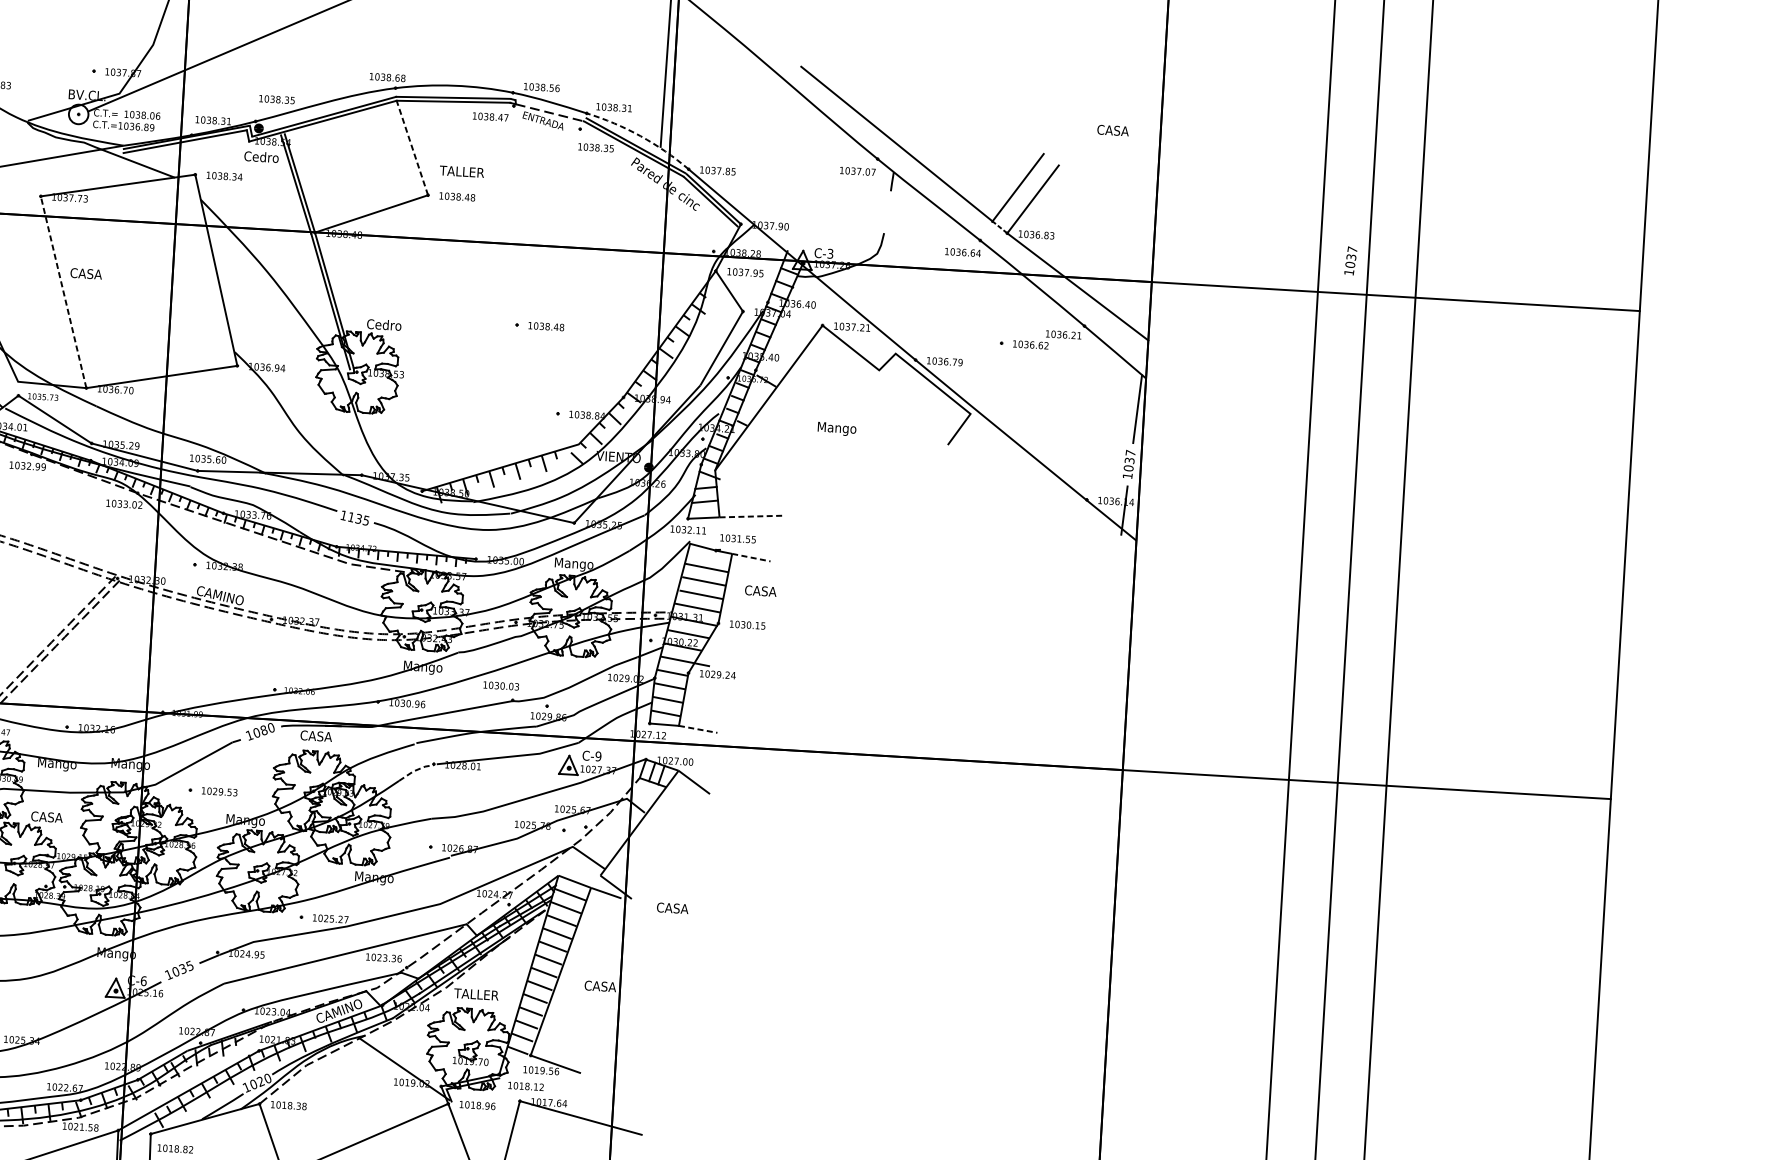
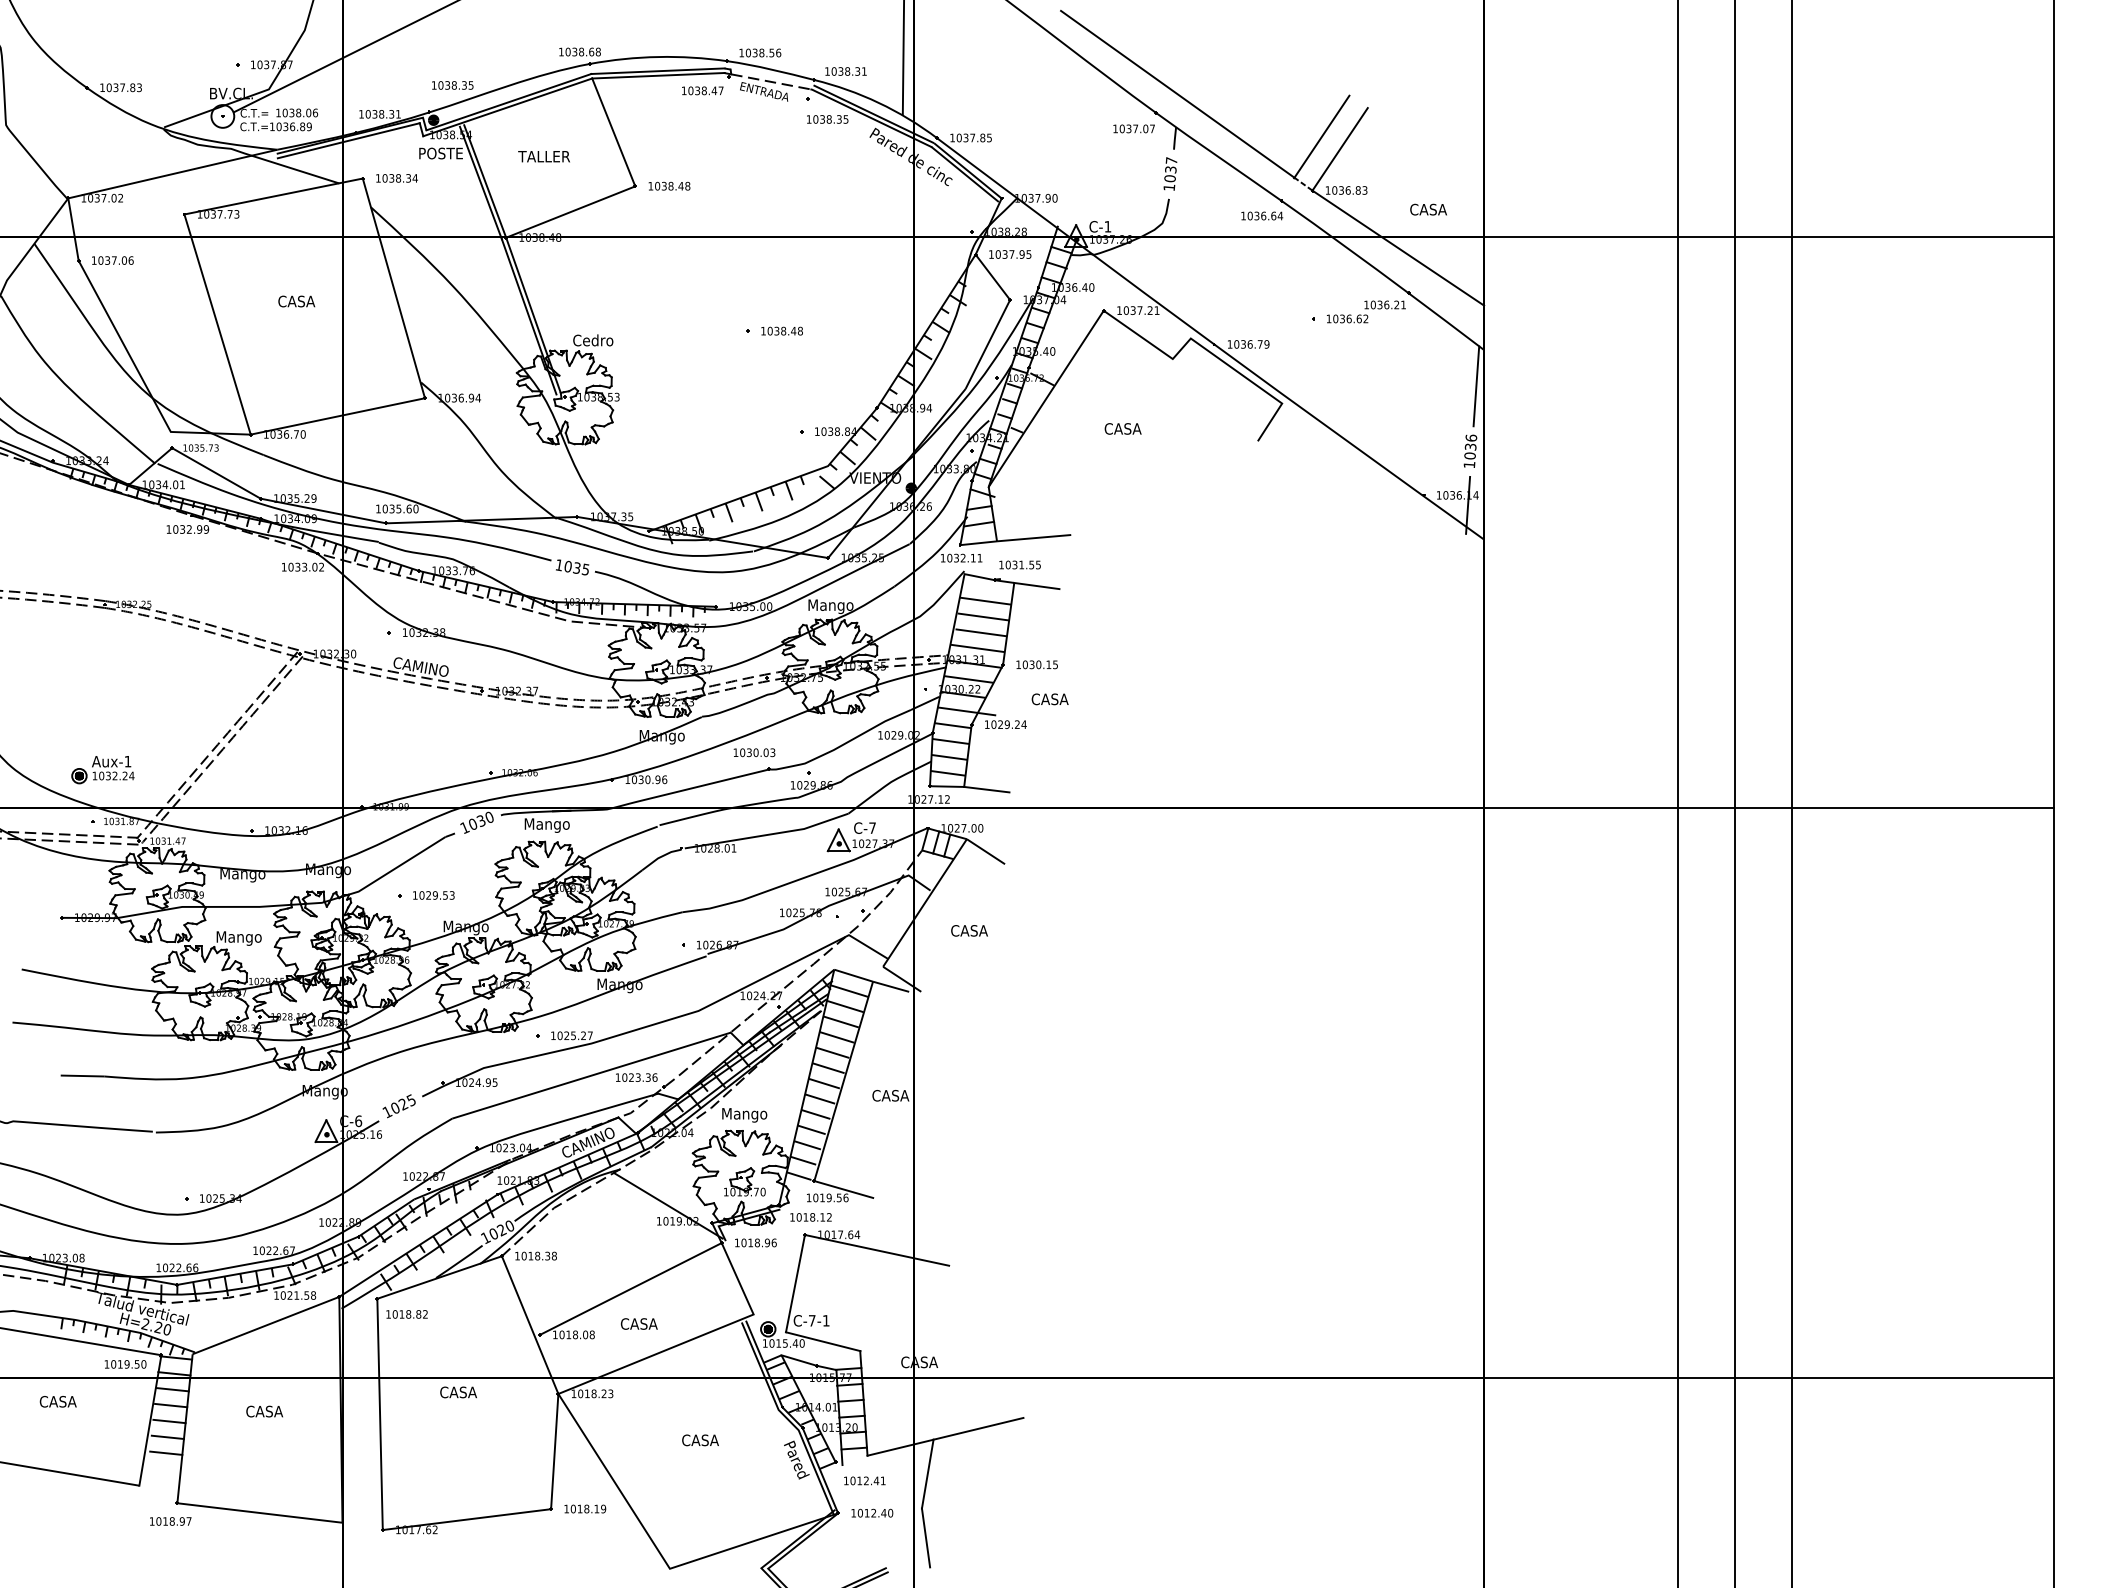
text: (1113, 130) -> (1428, 209), moved
arc: (640, 135) -> (878, 102), dashed -> solid
line: (412, 147) -> (613, 131), dashed -> solid
text: (263, 157) -> (440, 153), Cedro -> POSTE
text: (461, 171) -> (543, 156), moved
text: (830, 253) -> (1107, 226), C-3 -> C-1
text: (1350, 260) -> (1170, 173), moved
text: (86, 273) -> (296, 301), moved
line: (63, 292) -> (217, 324), dashed -> solid
text: (836, 429) -> (1127, 430), Mango -> CASA
text: (1130, 452) -> (1471, 437), 1037 -> 1036
line: (751, 516) -> (1034, 538), dashed -> solid
text: (350, 517) -> (567, 566), 1135 -> 1035
line: (751, 558) -> (1036, 586), dashed -> solid
text: (760, 591) -> (1049, 699), moved
line: (697, 729) -> (986, 789), dashed -> solid
text: (263, 730) -> (480, 820), 1080 -> 1030
text: (319, 737) -> (546, 825), CASA -> Mango
text: (598, 755) -> (872, 827), C-9 -> C-7
line: (415, 770) -> (660, 857), dashed -> solid
text: (50, 818) -> (238, 938), CASA -> Mango
text: (672, 908) -> (969, 930), moved
text: (183, 969) -> (403, 1104), 1035 -> 1025
text: (475, 995) -> (746, 1115), TALLER -> Mango

